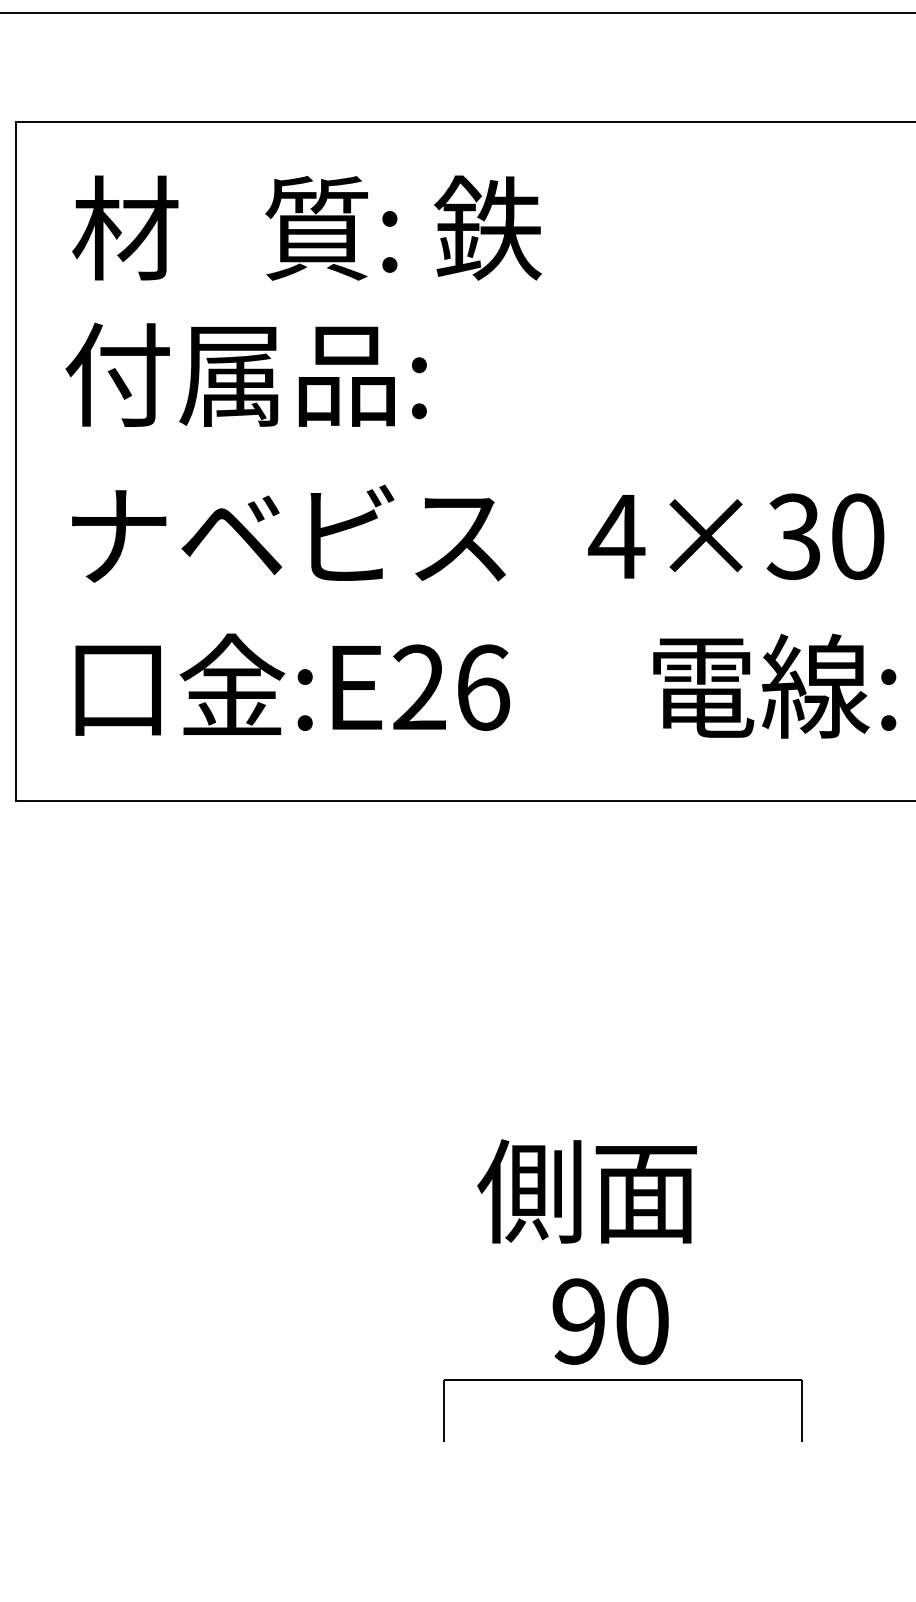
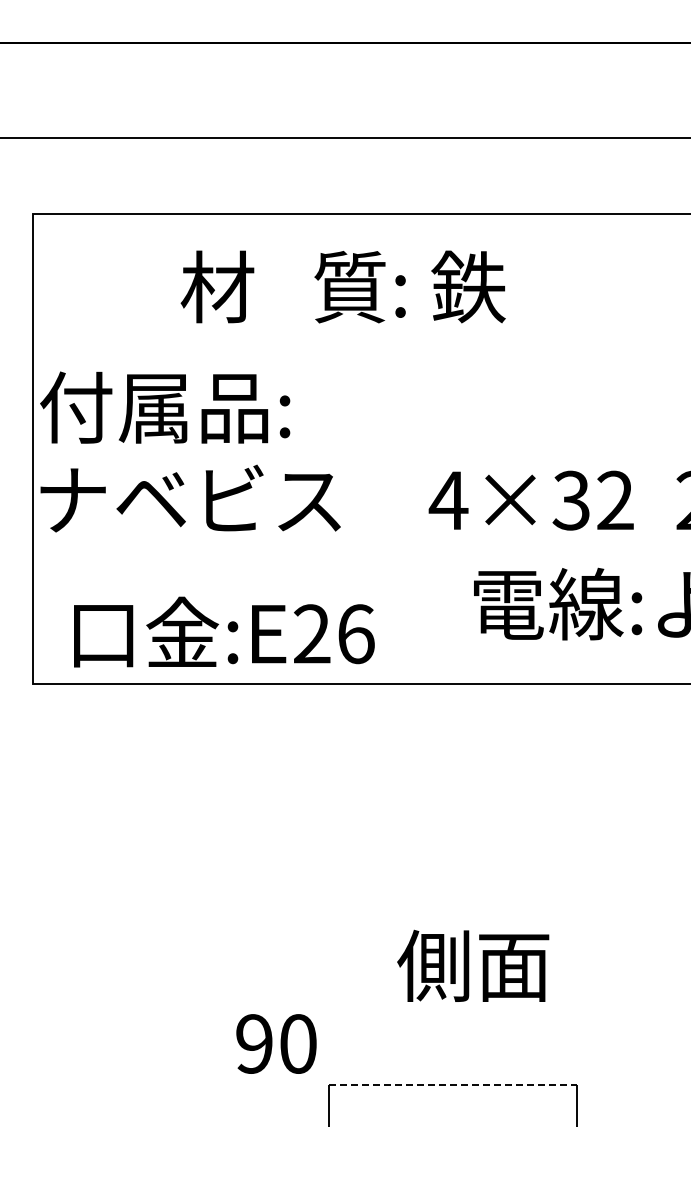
text: (305, 227) -> (342, 286), moved
text: (246, 374) -> (165, 407), moved
text: (288, 533) -> (190, 498), moved
text: (857, 536) -> (615, 500), 4×30 -> 4×32
text: (292, 683) -> (224, 631), moved
text: (587, 1190) -> (473, 965), moved
text: (610, 1320) -> (276, 1043), moved
line: (623, 1380) -> (453, 1084), solid -> dashed

